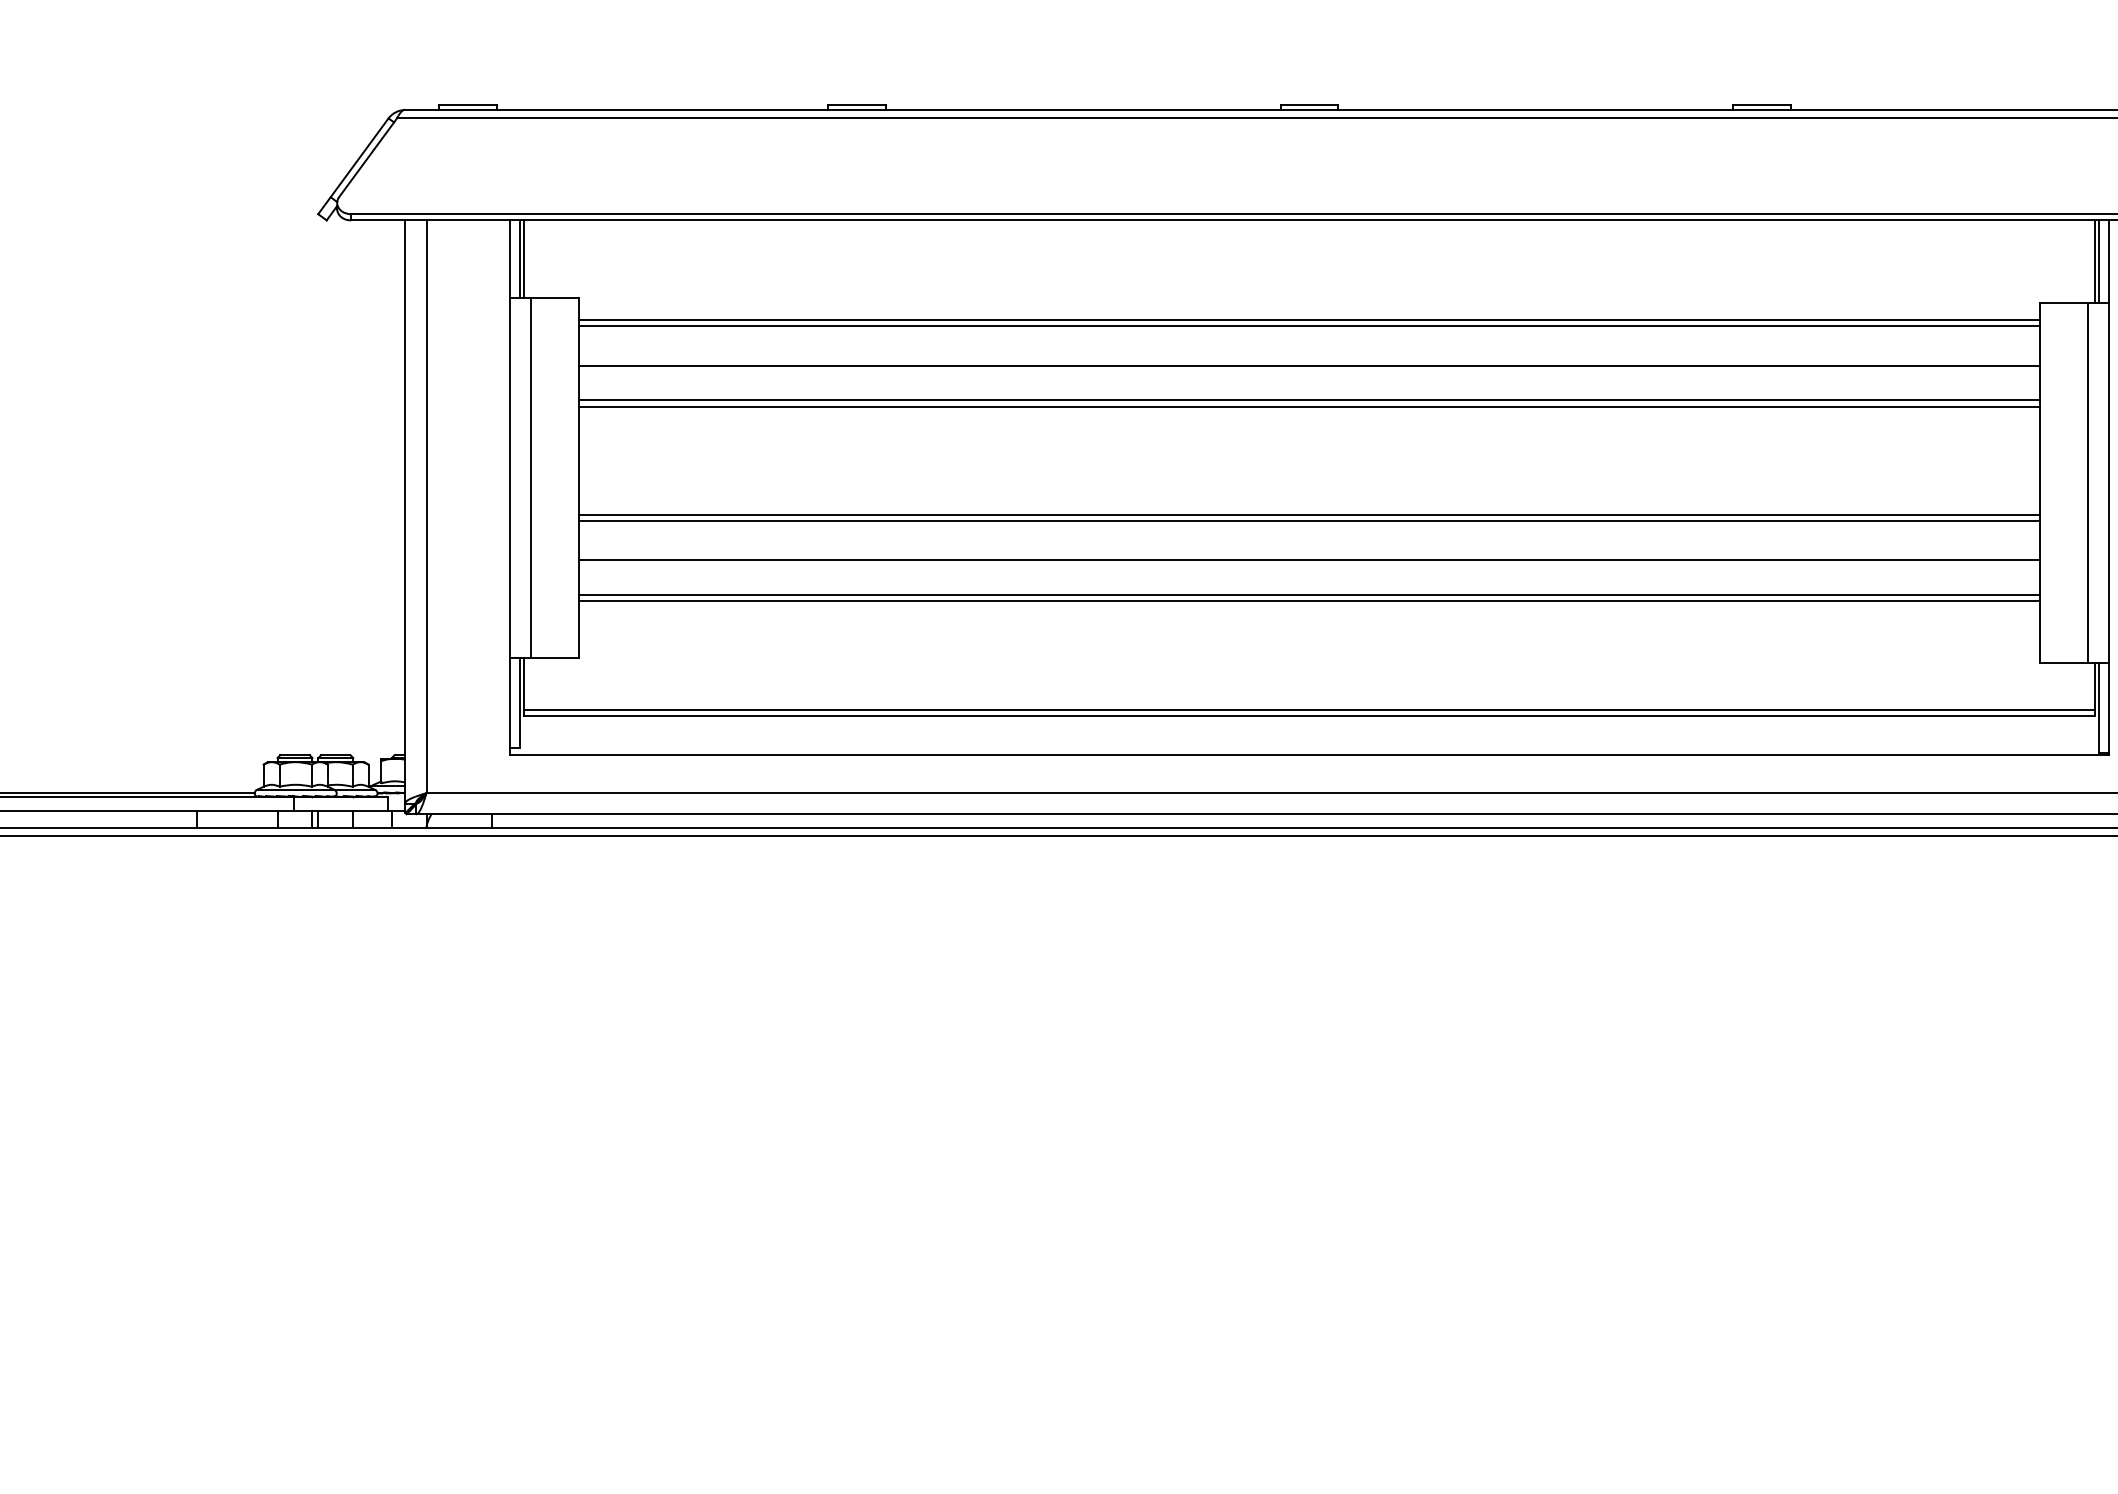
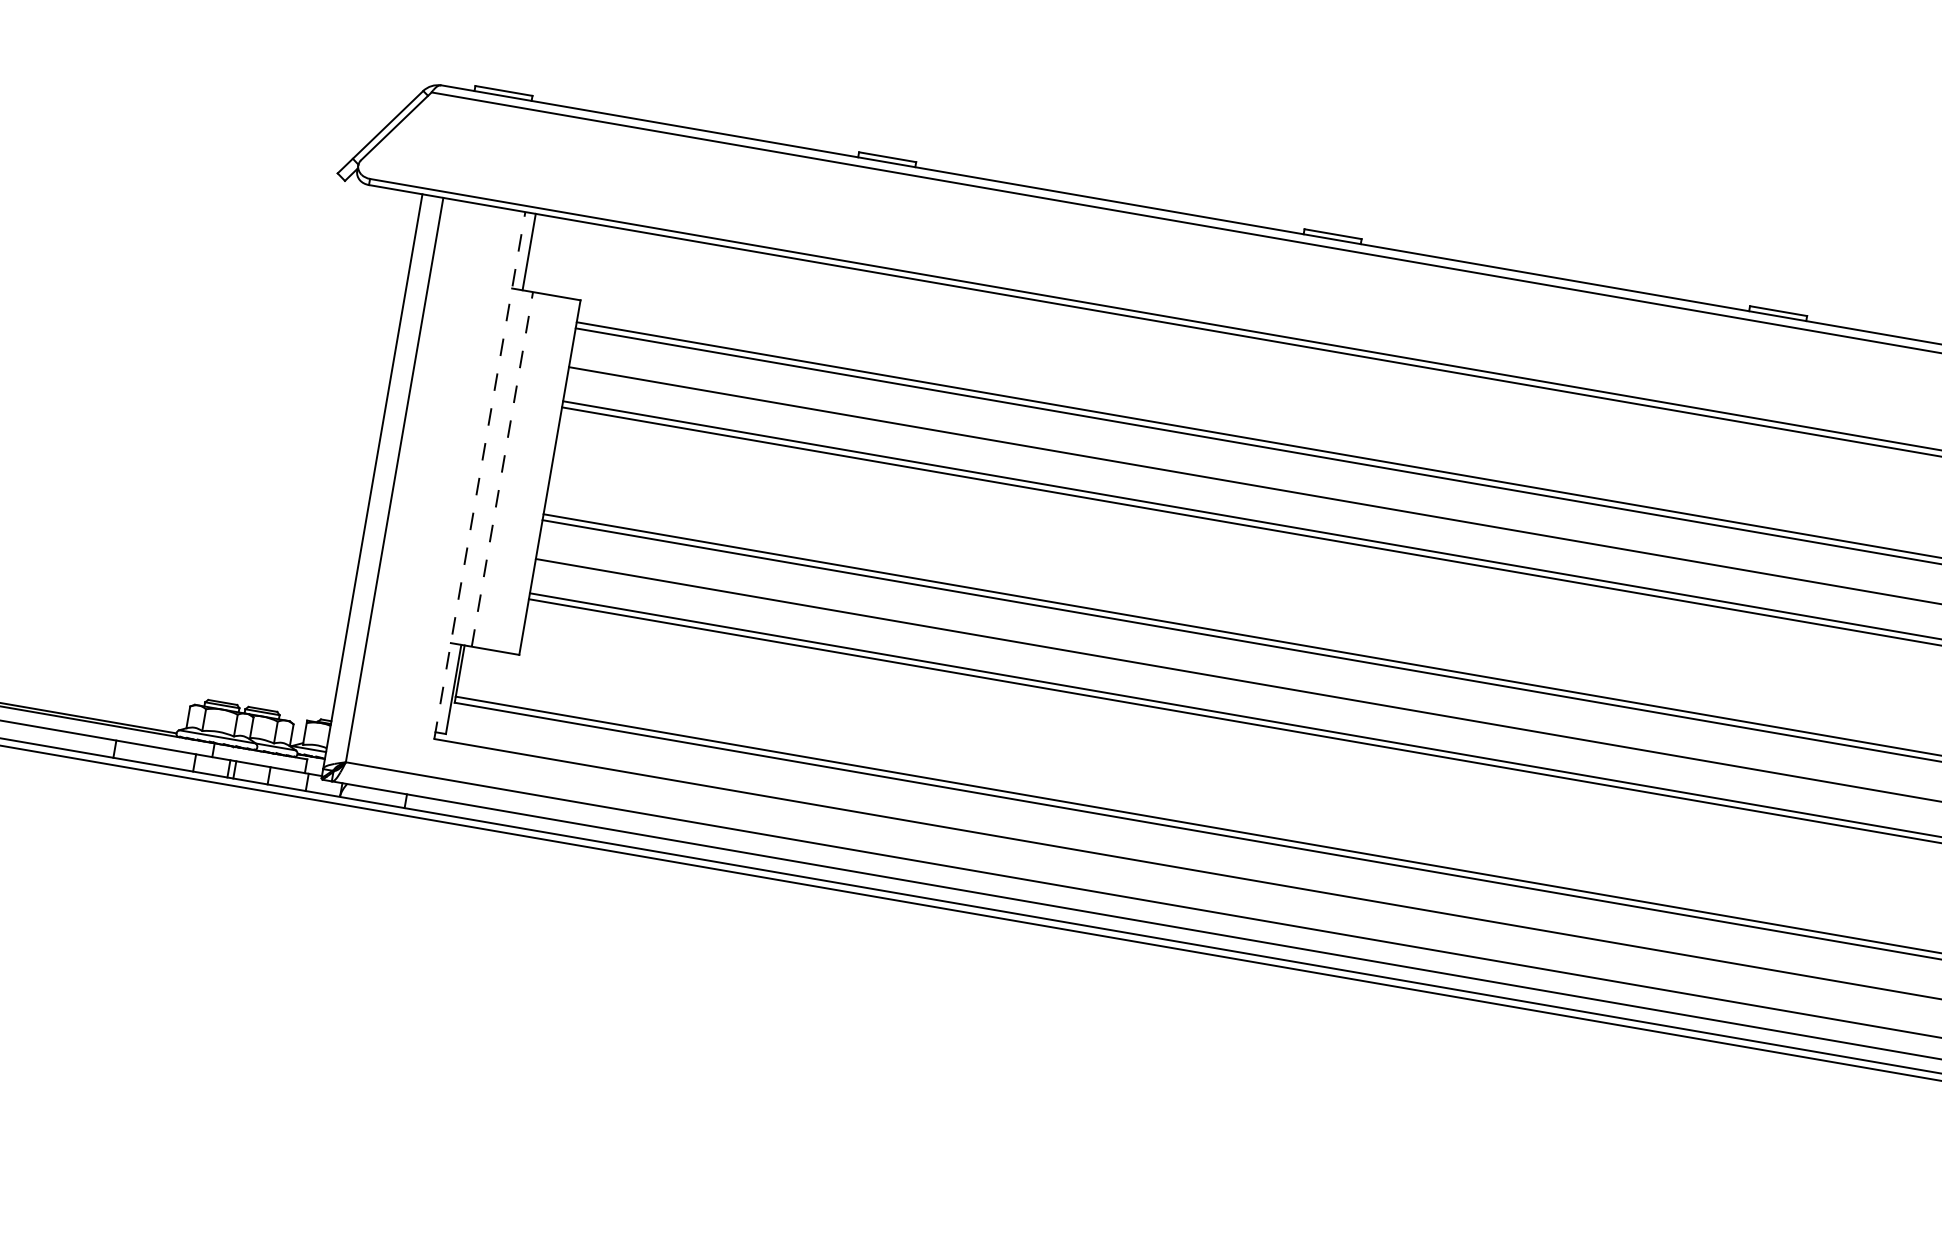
line: (523, 258) -> (532, 251), removed
line: (530, 477) -> (502, 468), solid -> dashed
line: (509, 487) -> (479, 475), solid -> dashed

